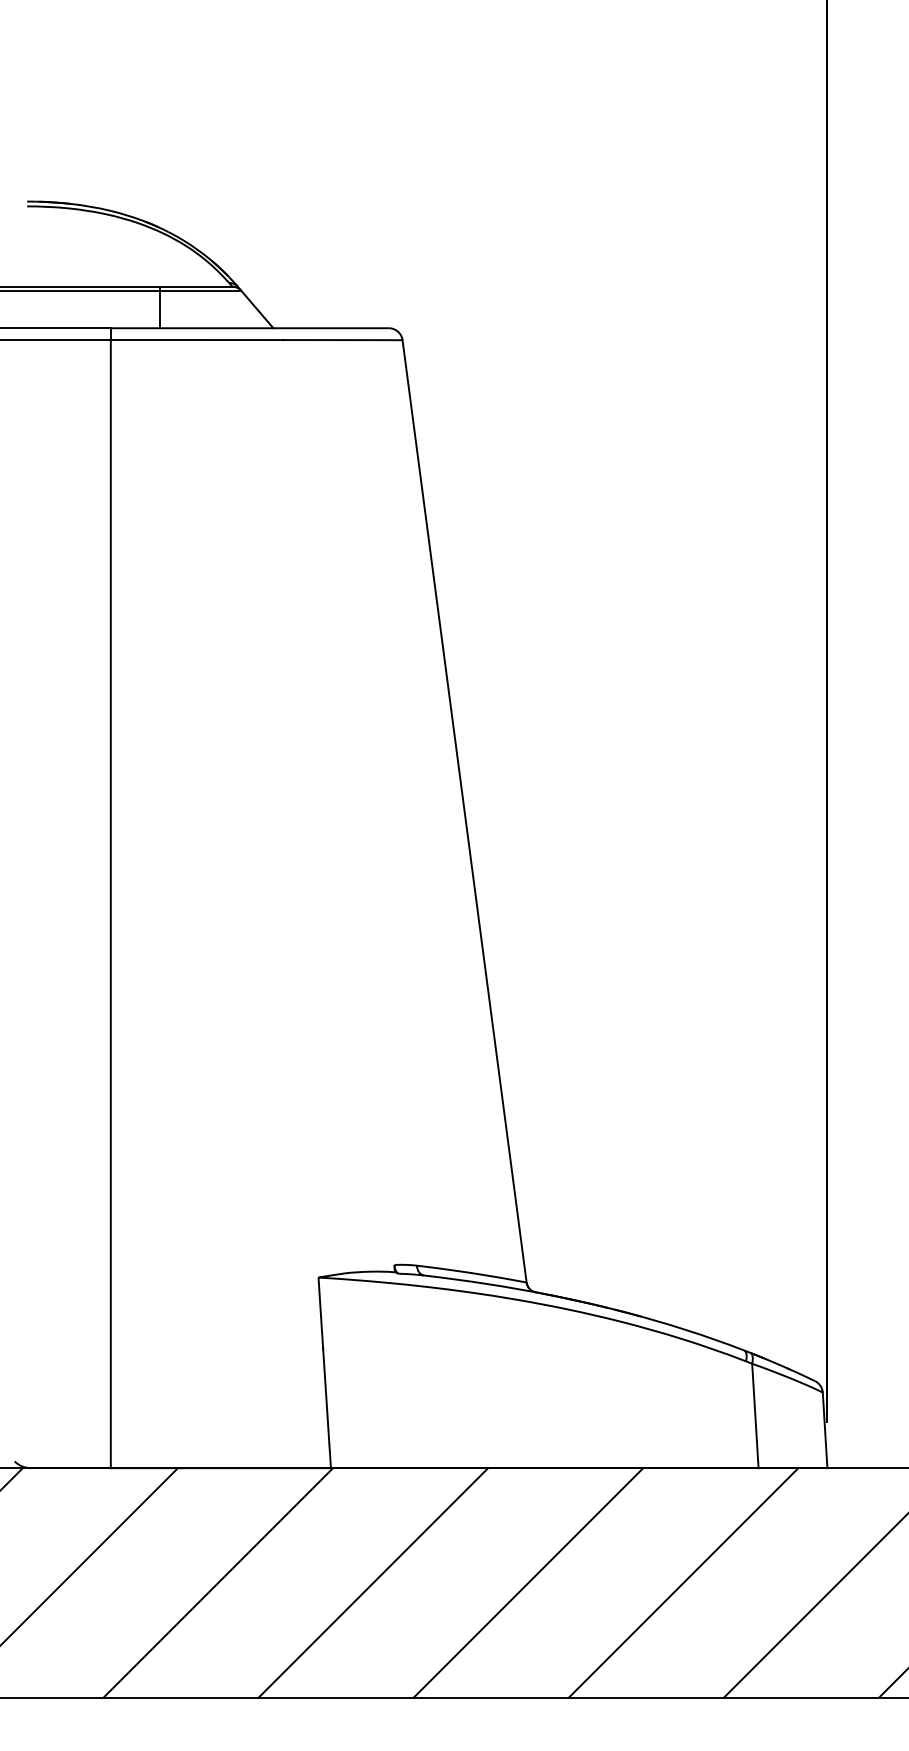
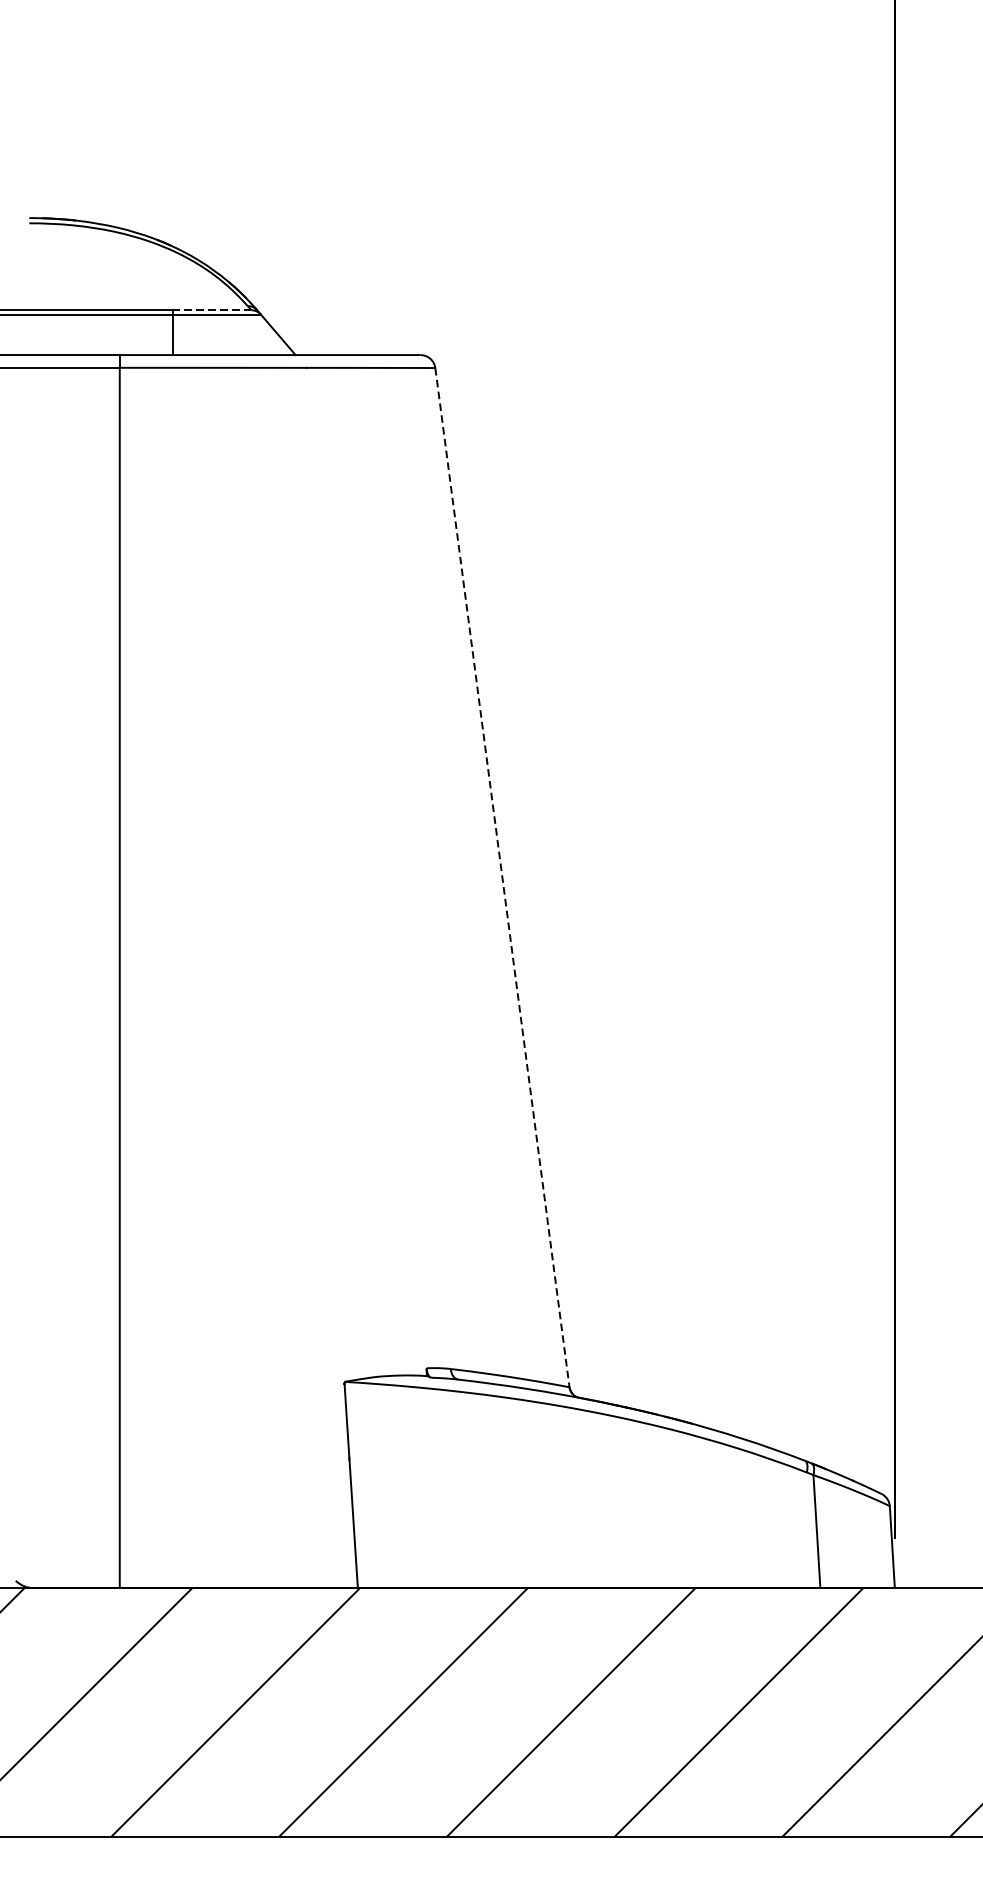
line: (196, 286) -> (212, 309), solid -> dashed
line: (464, 811) -> (502, 877), solid -> dashed

